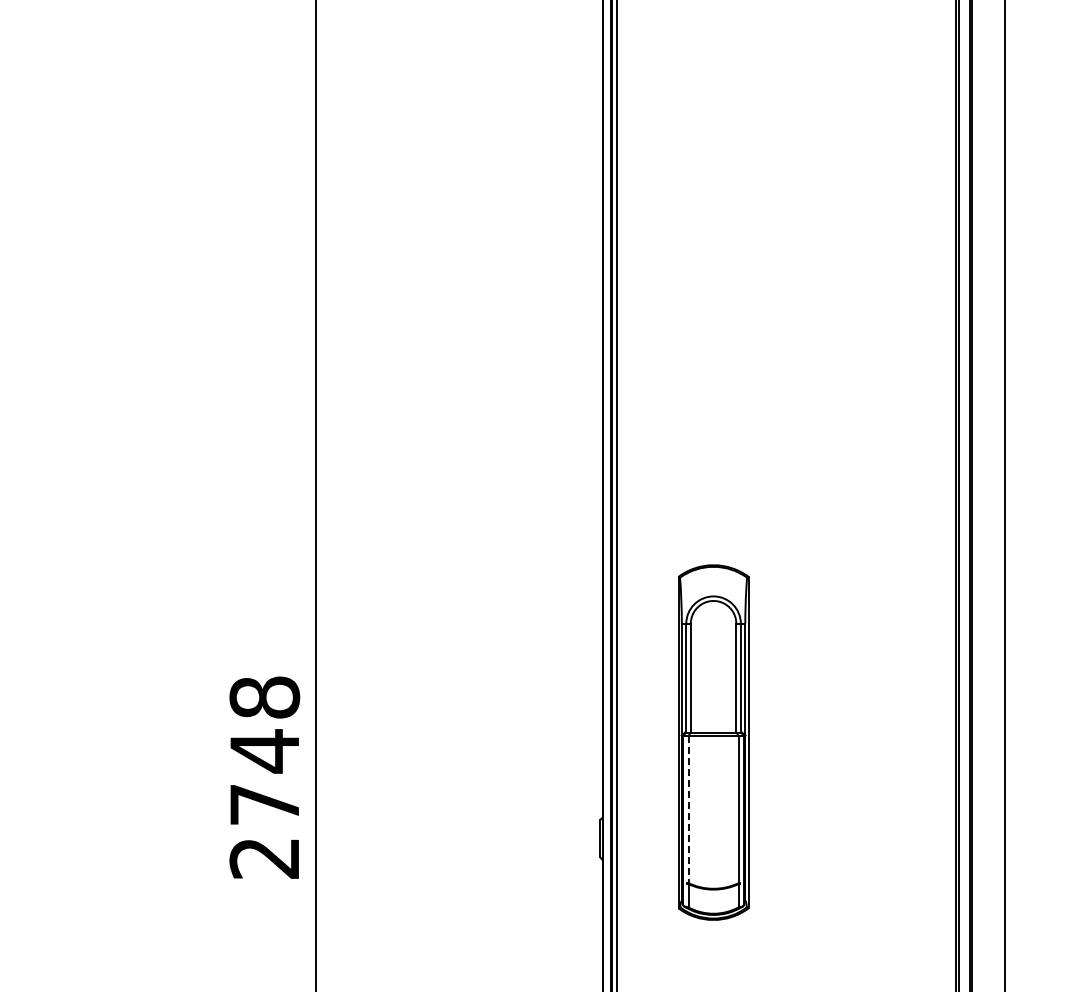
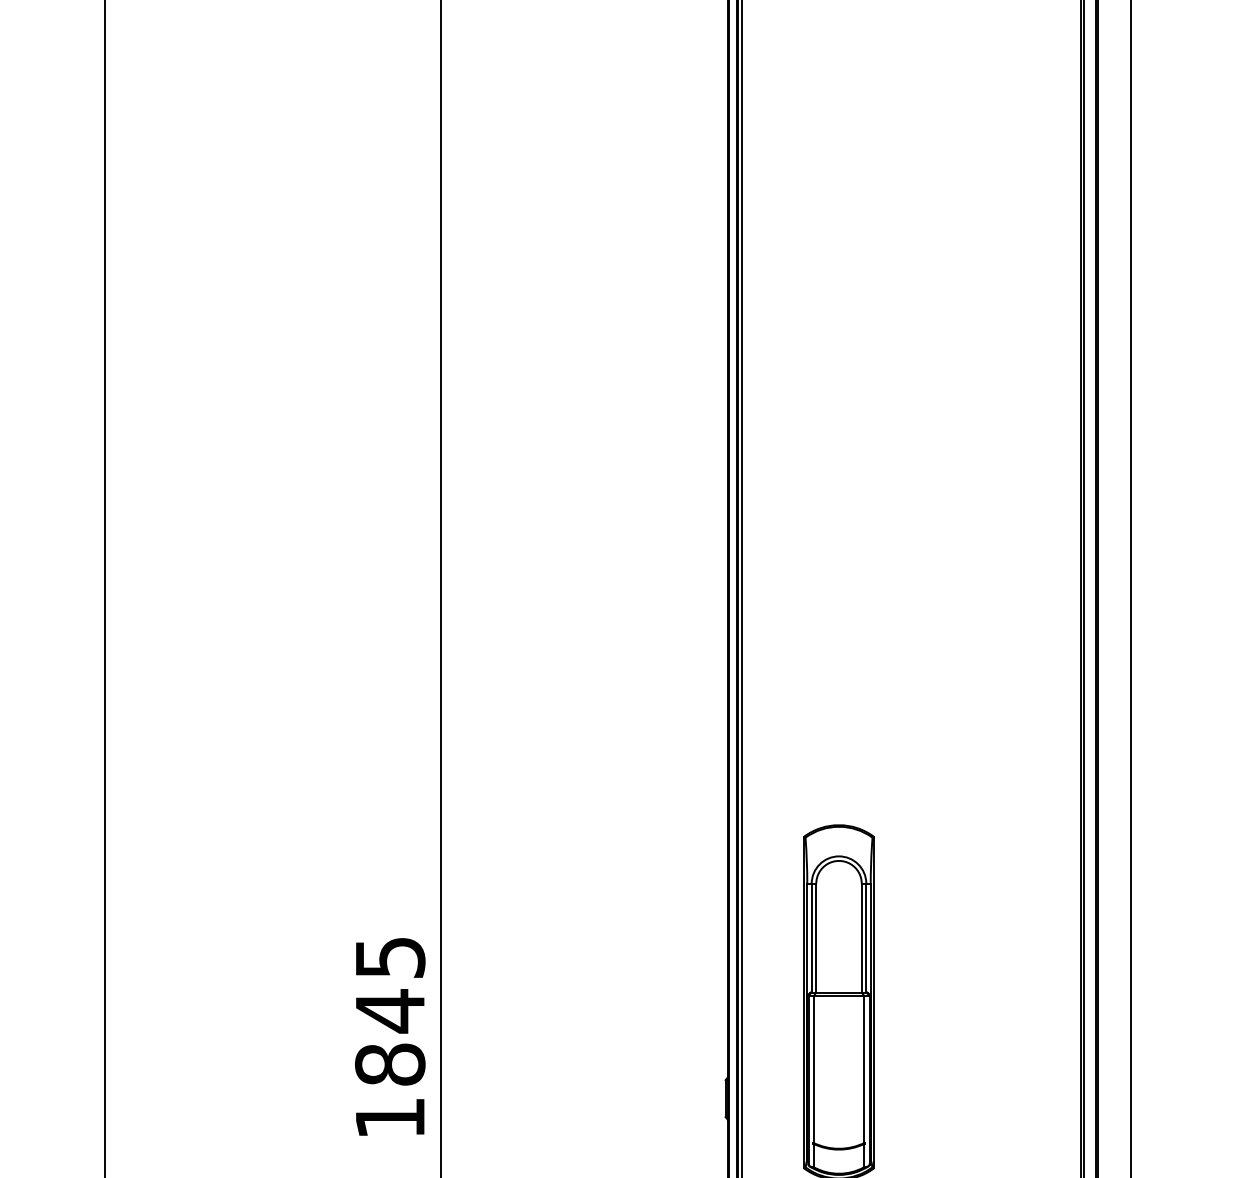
text: (265, 777) -> (390, 1037), 2748 -> 1845
line: (689, 809) -> (814, 1069), dashed -> solid

